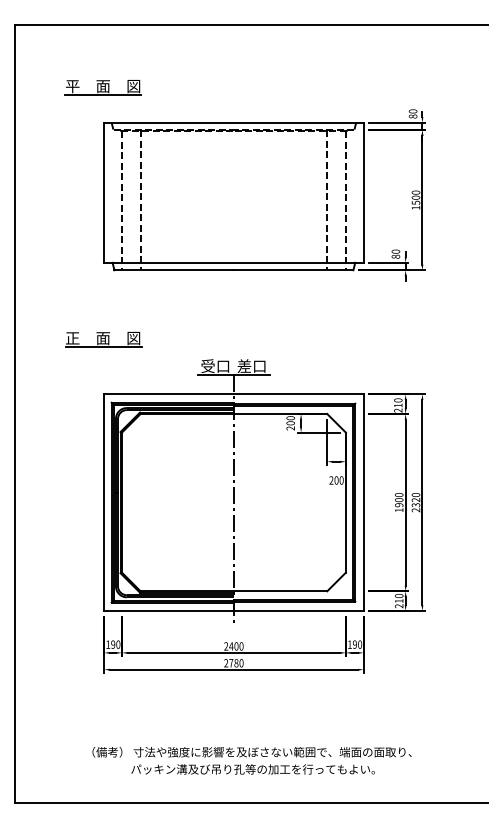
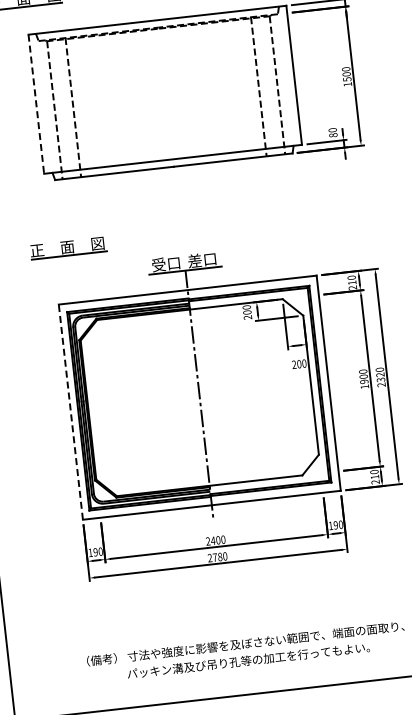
line: (104, 192) -> (36, 103), solid -> dashed
part: (103, 339) -> (67, 248), moved
line: (104, 502) -> (71, 411), solid -> dashed

